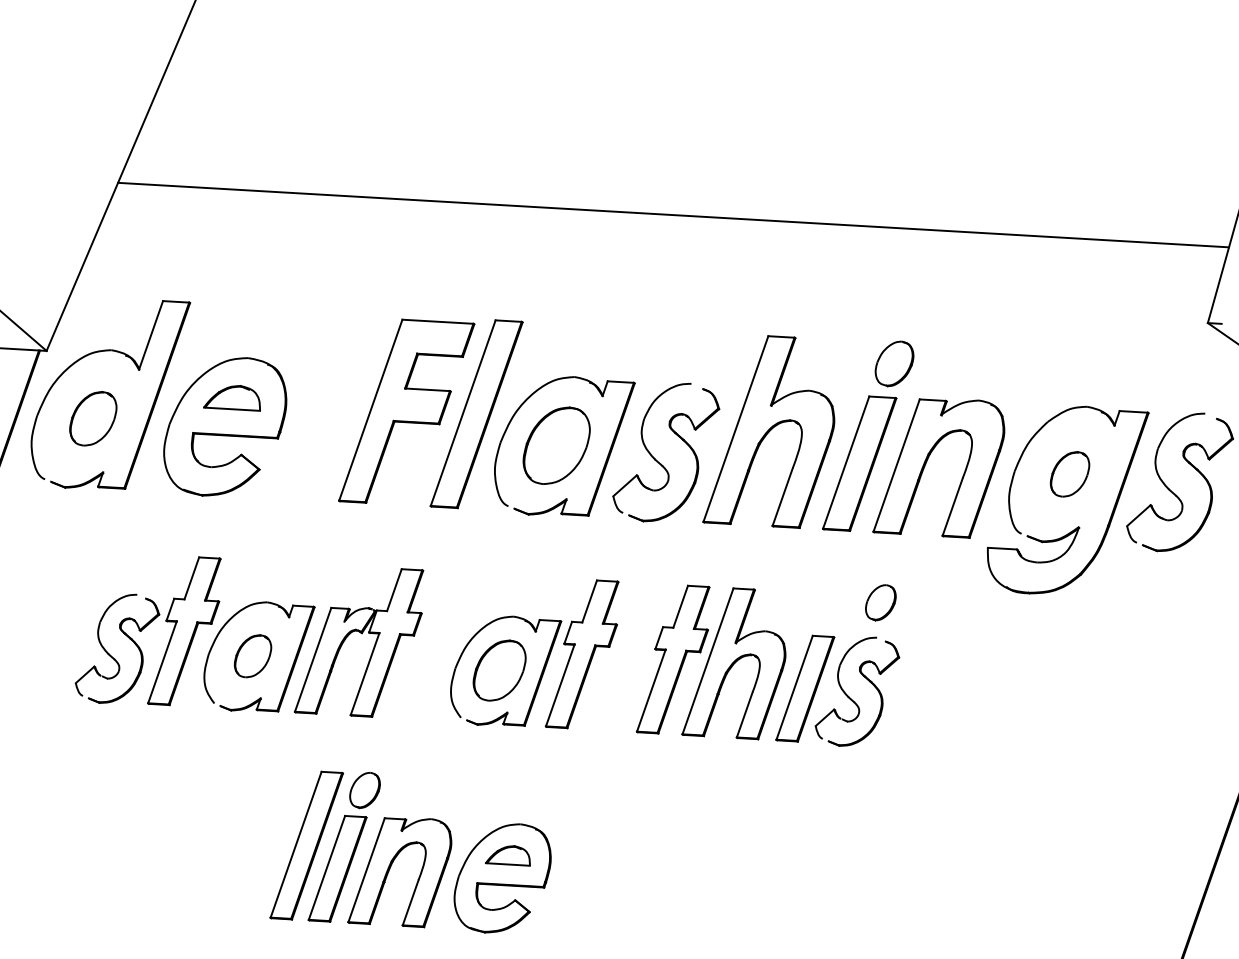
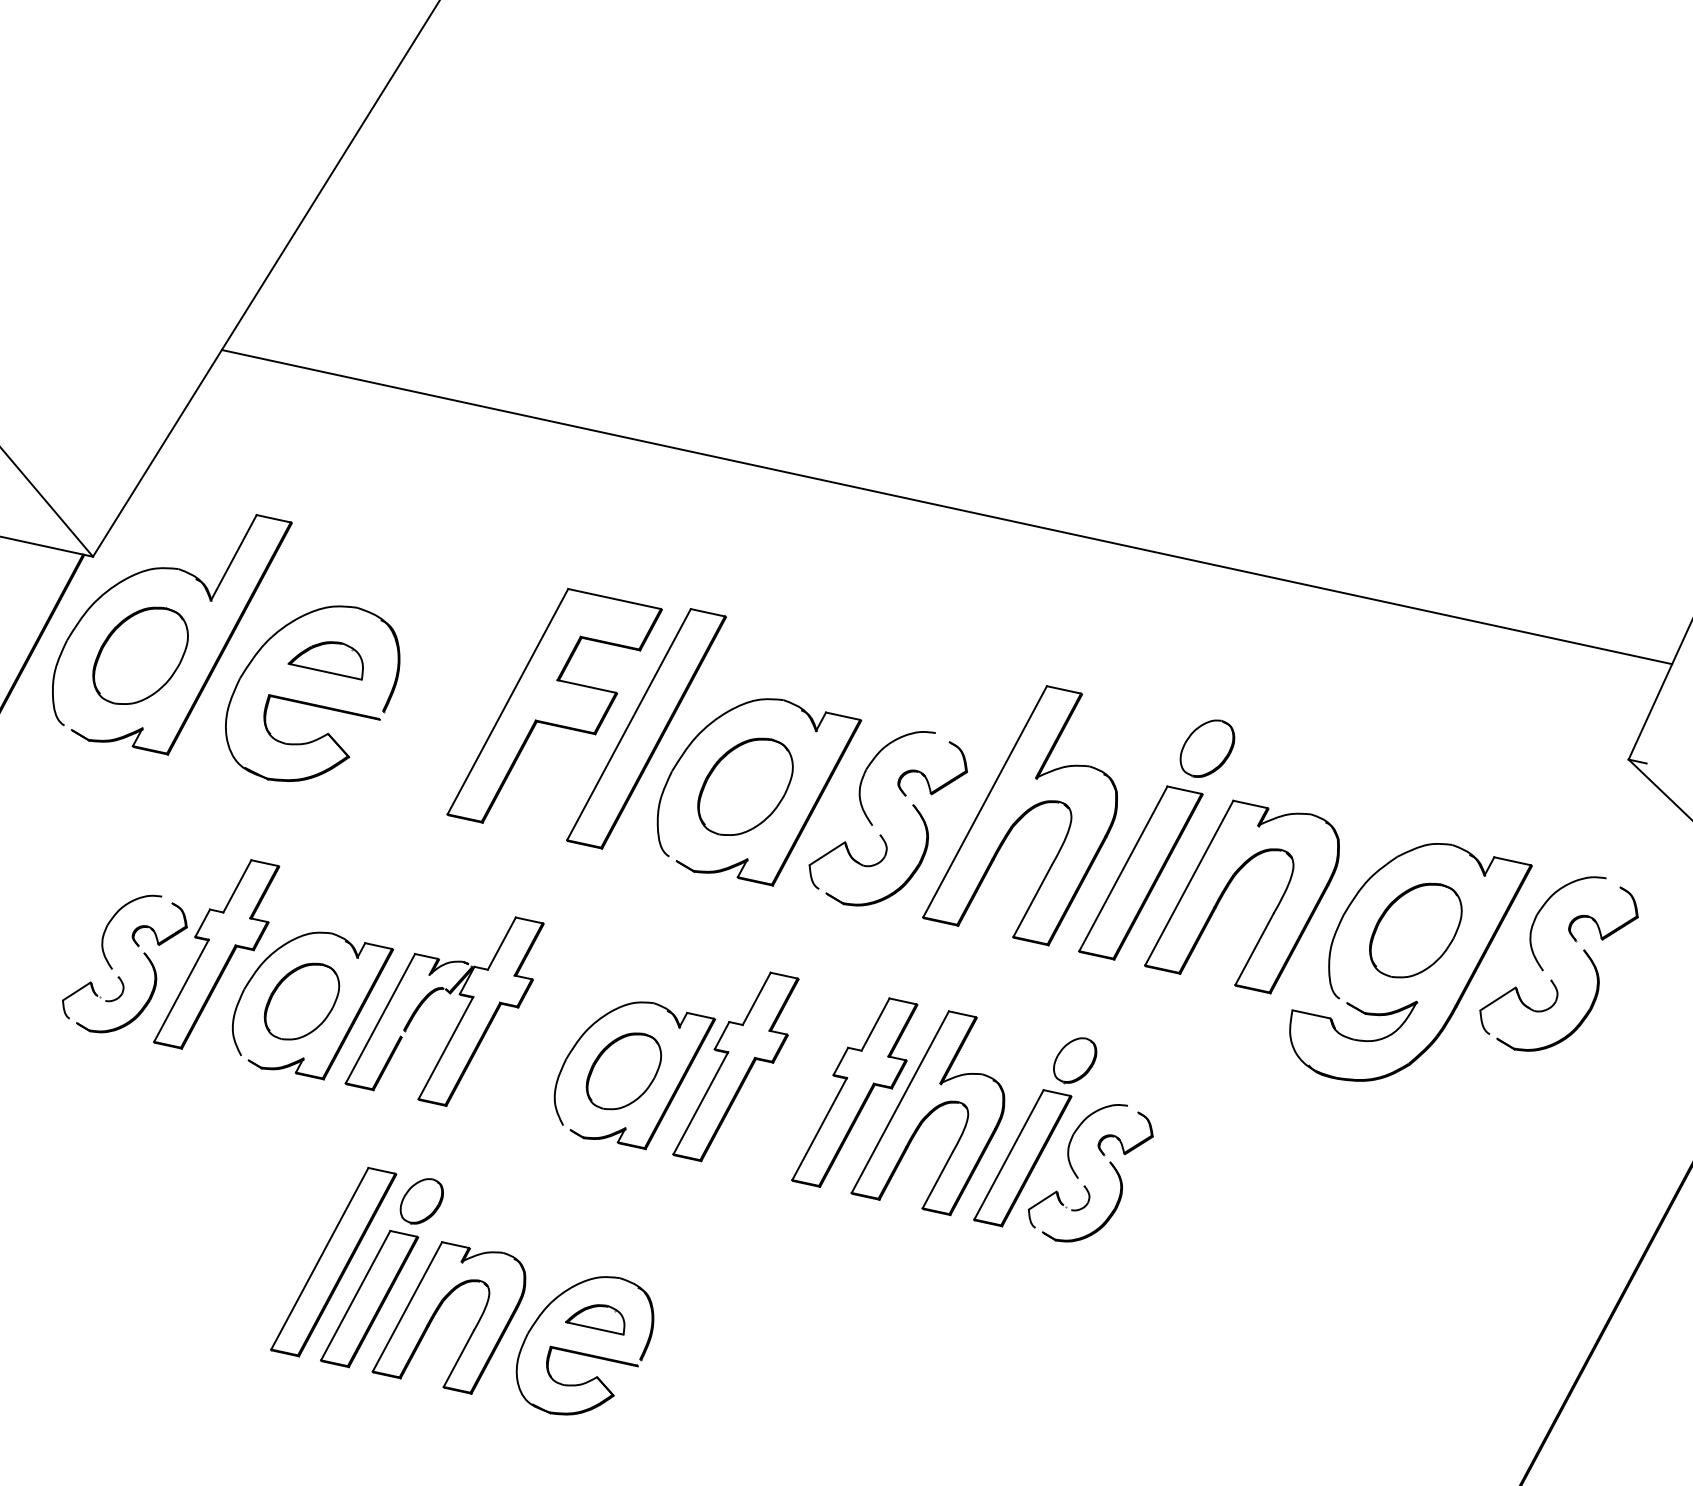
part: (93, 418) -> (140, 655), size x1.43
part: (1069, 474) -> (1415, 930), size x1.67
part: (881, 602) -> (1075, 1060), moved
part: (252, 656) -> (301, 1001), size x1.43

